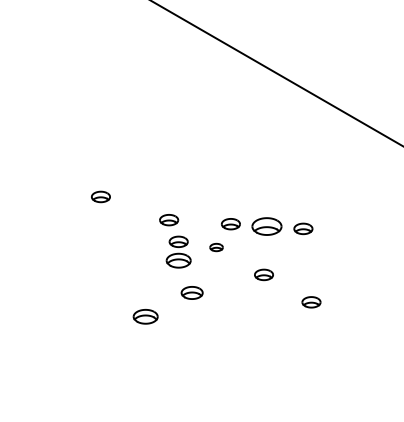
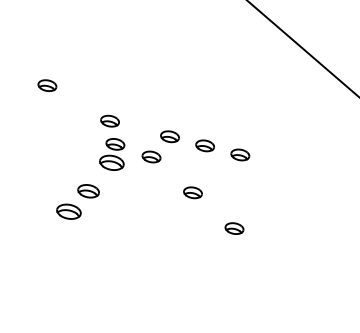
part: (267, 226) -> (205, 145), size x0.62
part: (216, 247) -> (151, 156), size x1.43
part: (191, 292) -> (88, 190), moved

